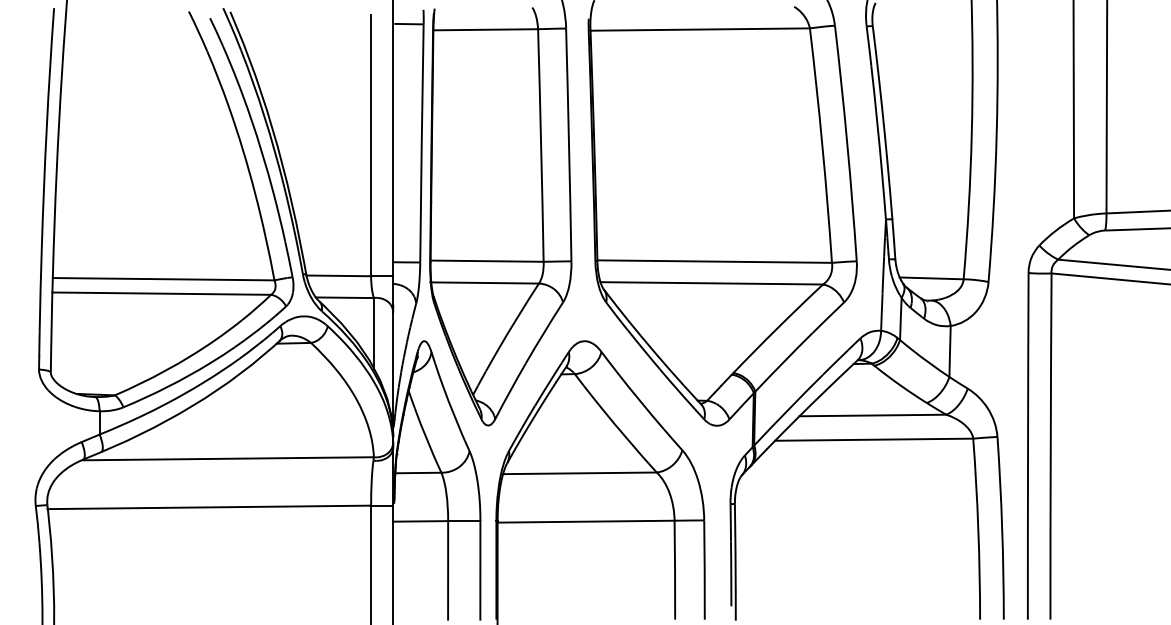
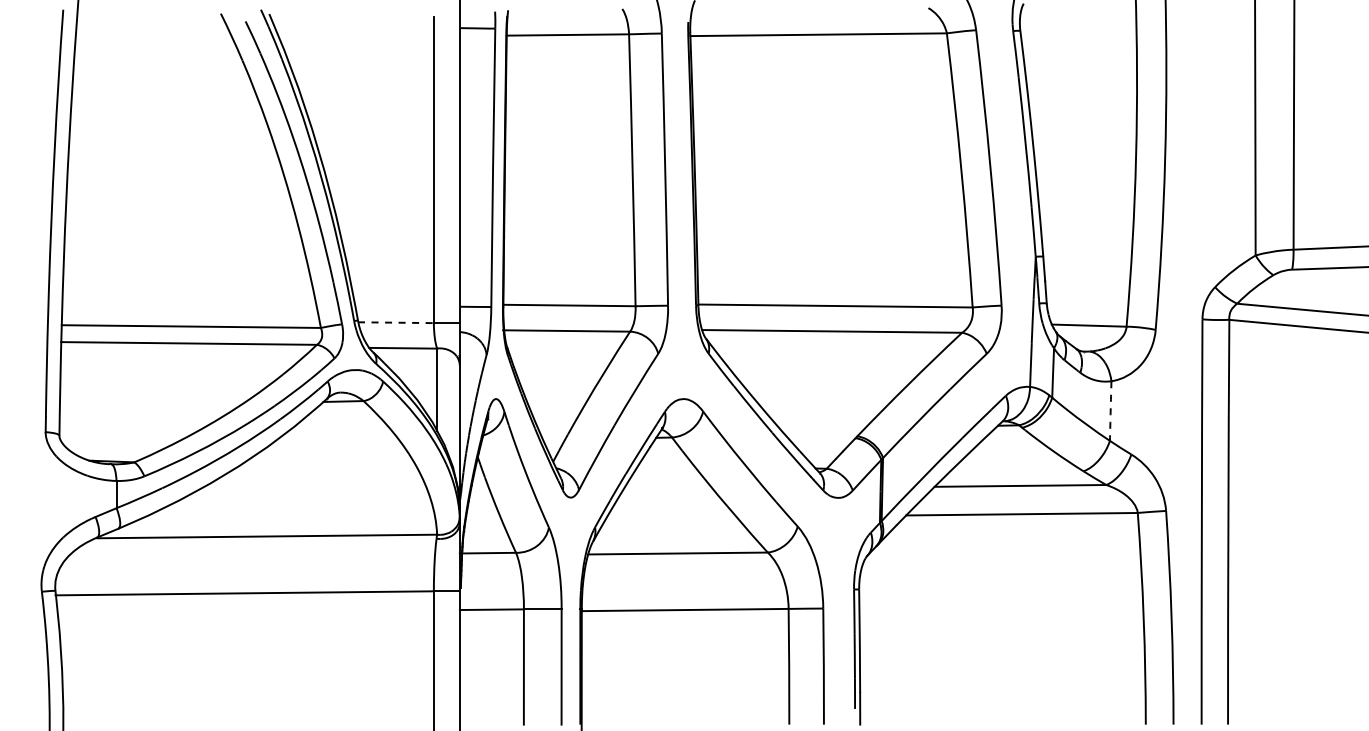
line: (338, 275) -> (395, 322), solid -> dashed
arc: (949, 351) -> (1110, 411), solid -> dashed

